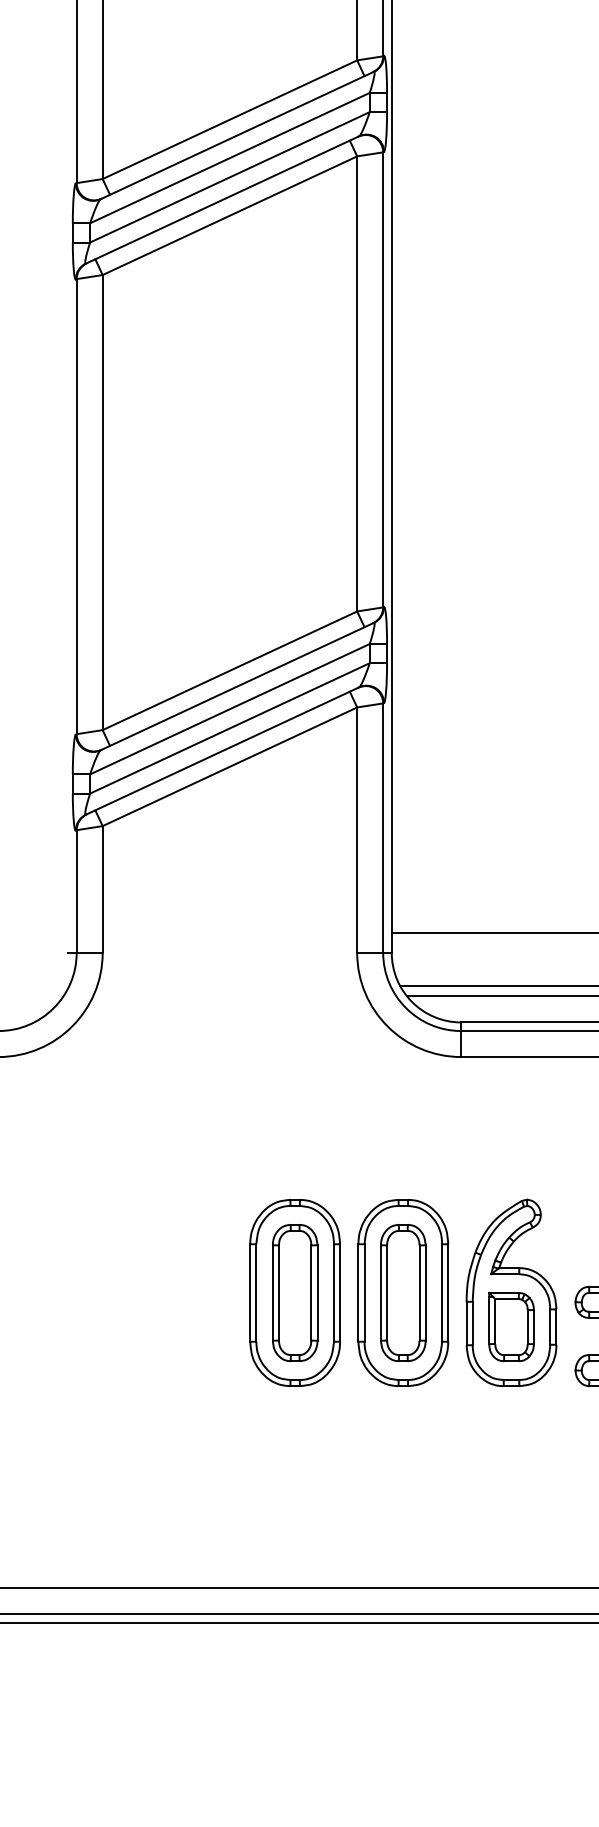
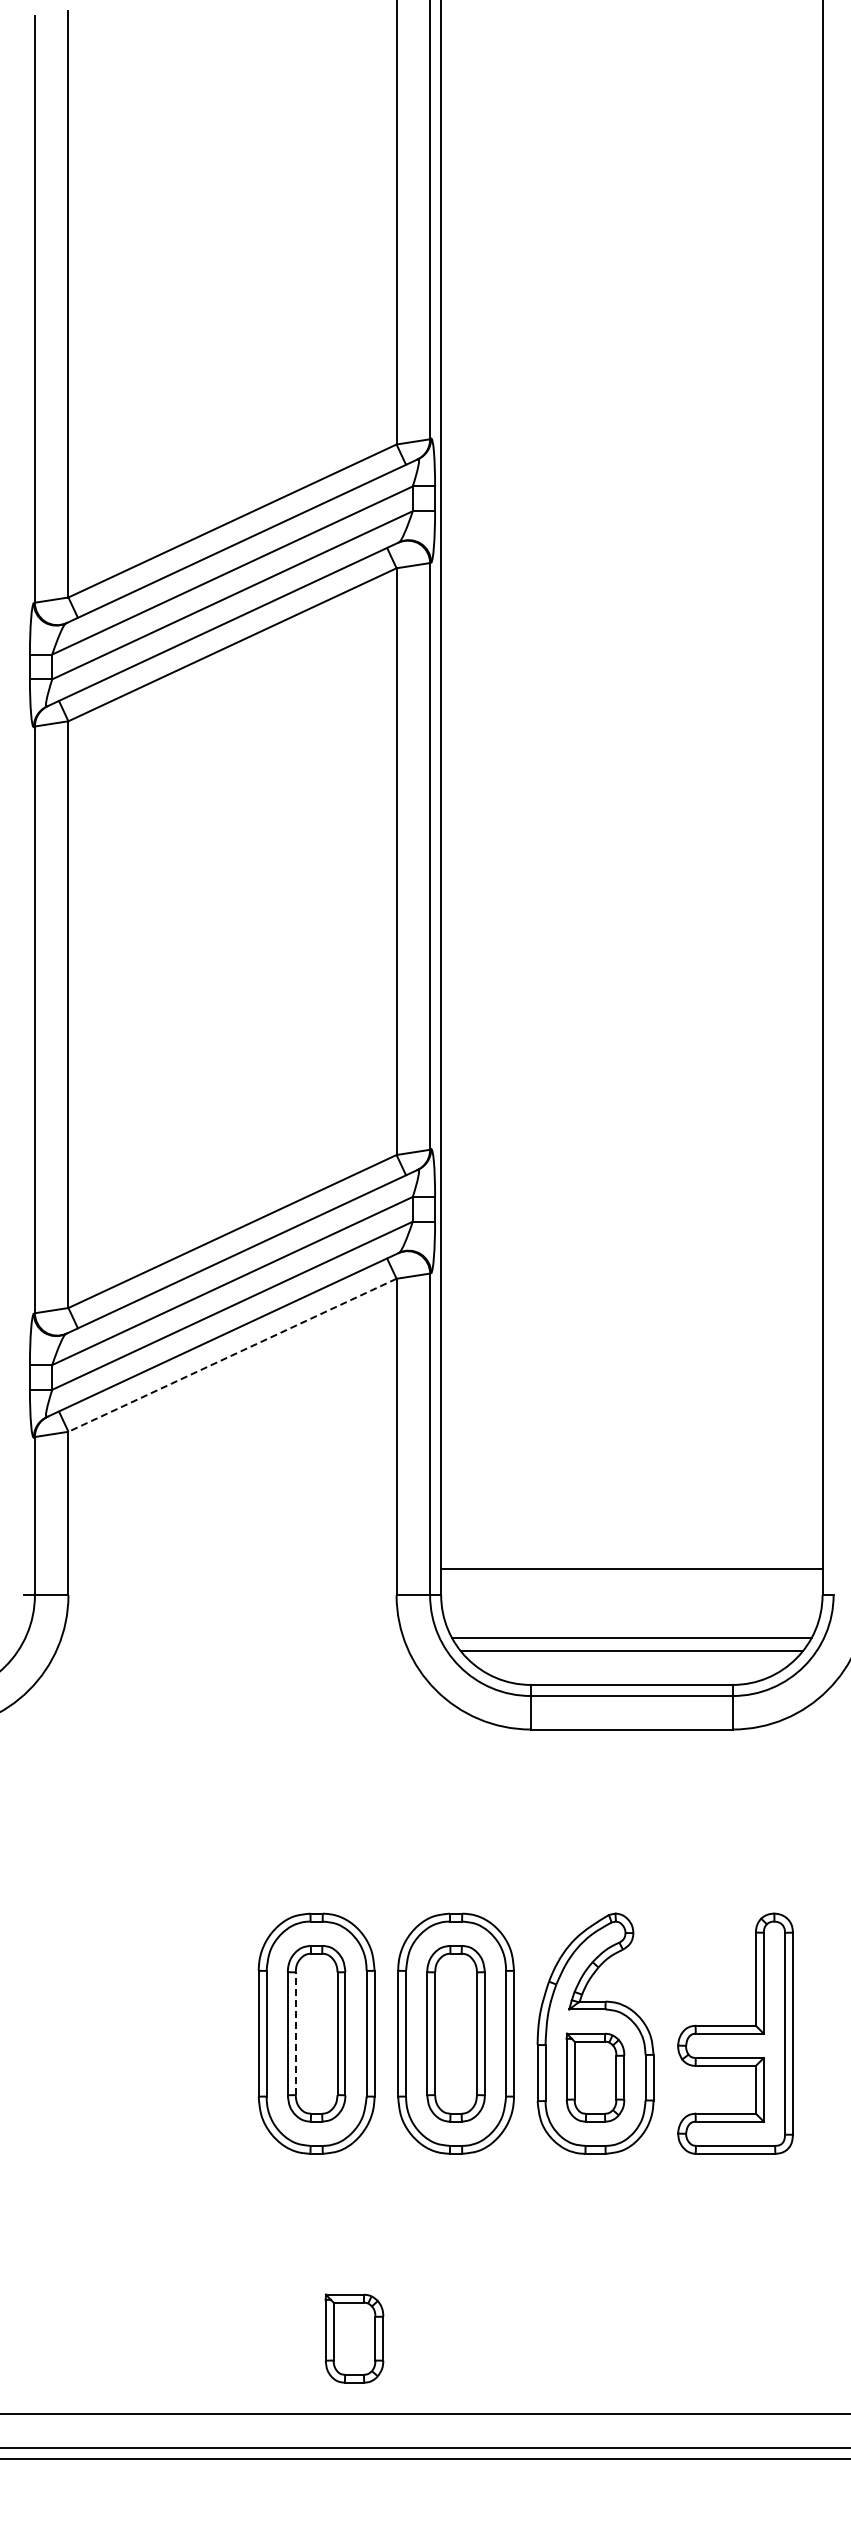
line: (229, 766) -> (232, 1355), solid -> dashed
line: (278, 1292) -> (295, 2033), solid -> dashed
part: (324, 1529) -> (354, 2338), added

